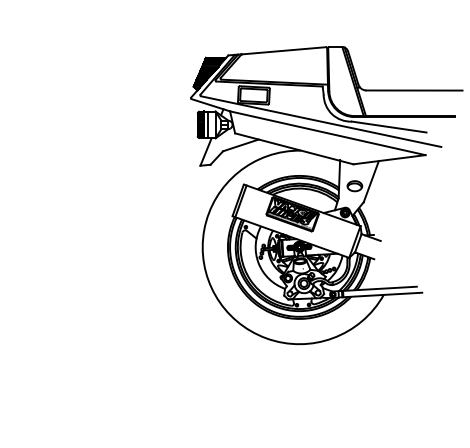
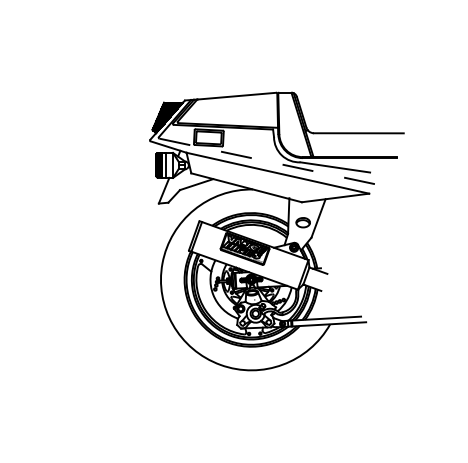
line: (320, 121) -> (271, 162), solid -> dashed

